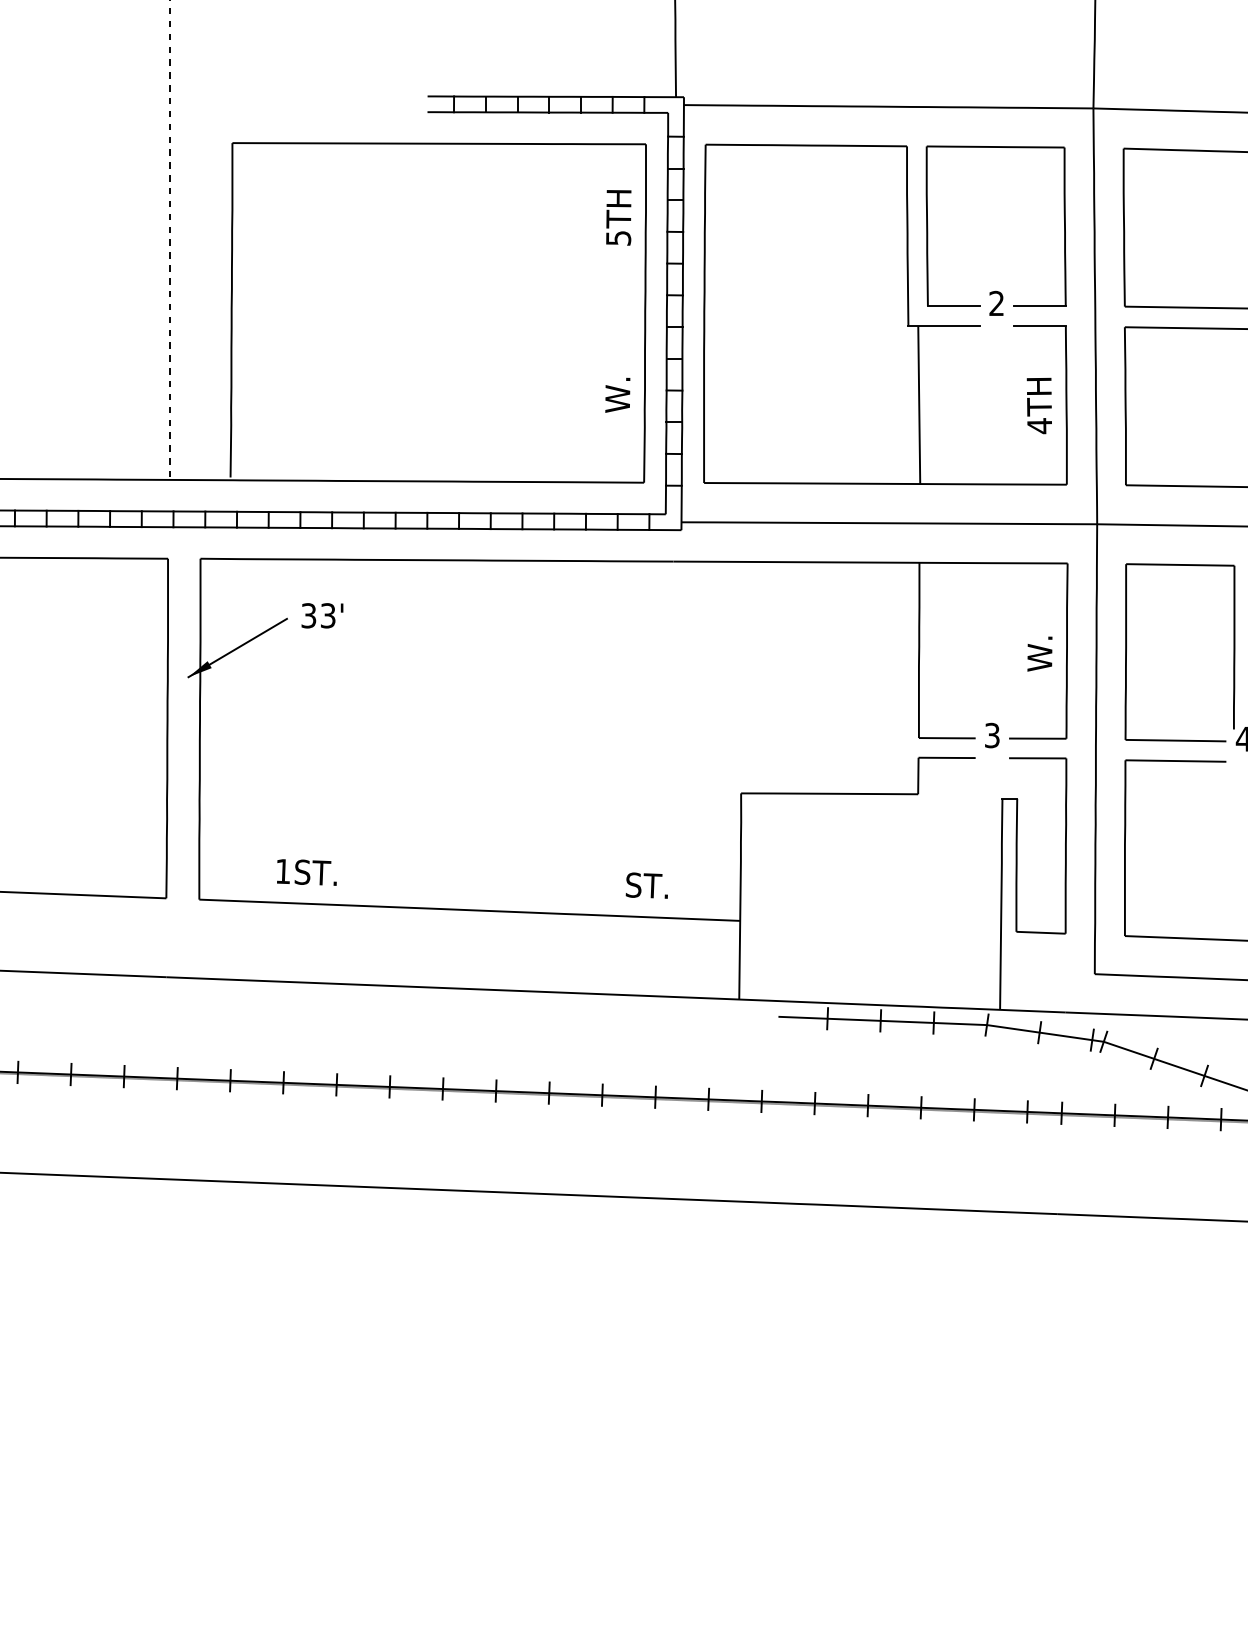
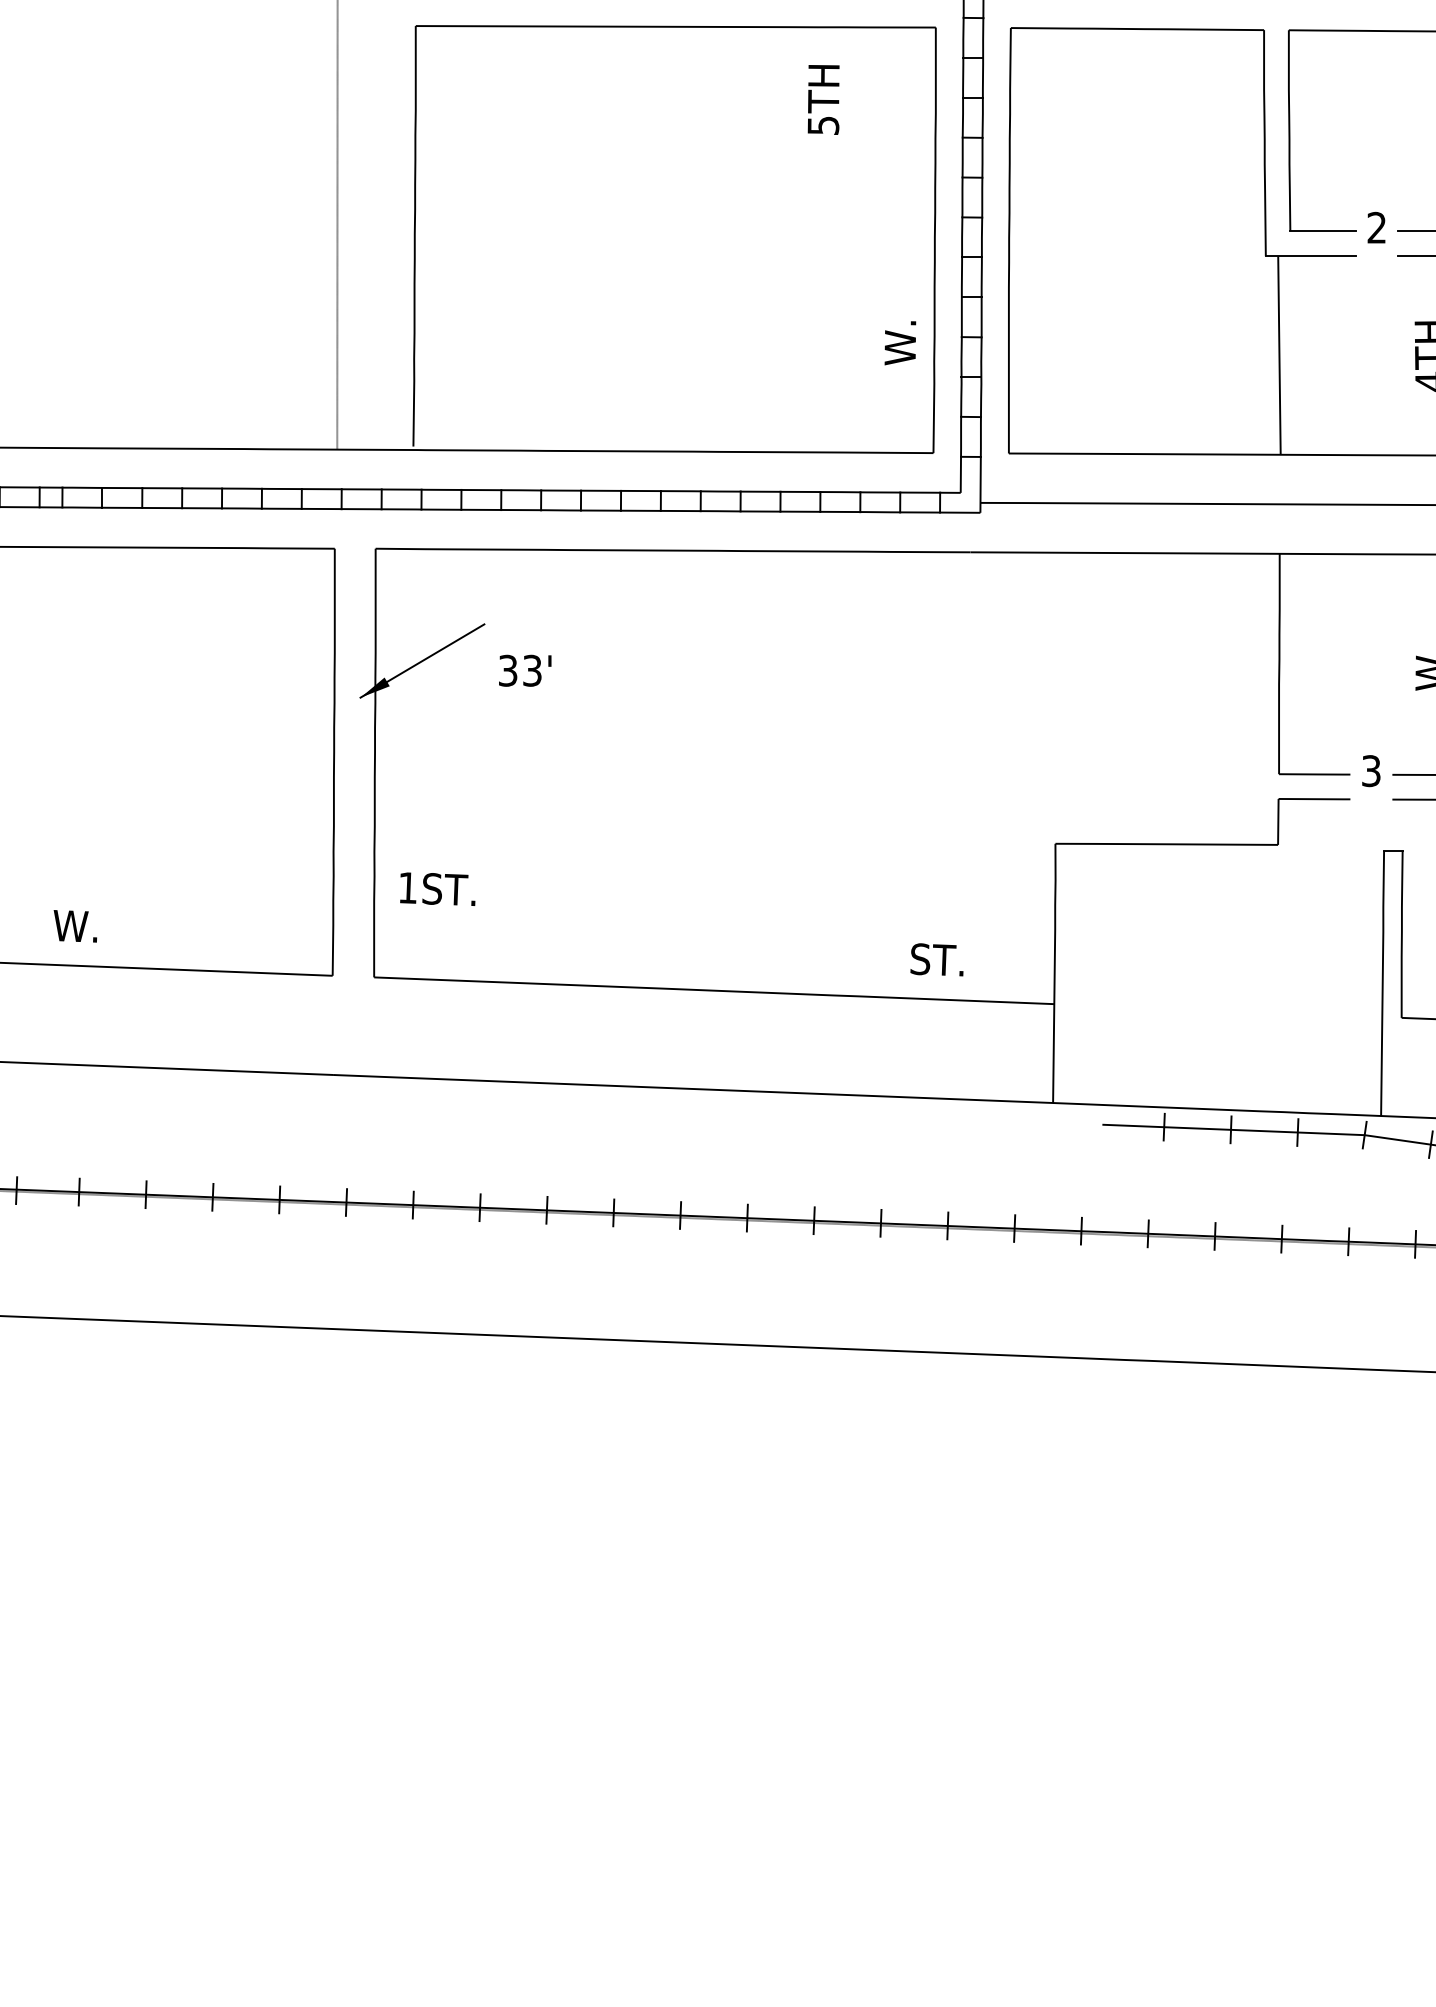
text: (618, 217) -> (823, 99), moved
text: (322, 615) -> (525, 670), moved
text: (306, 872) -> (437, 889), moved

